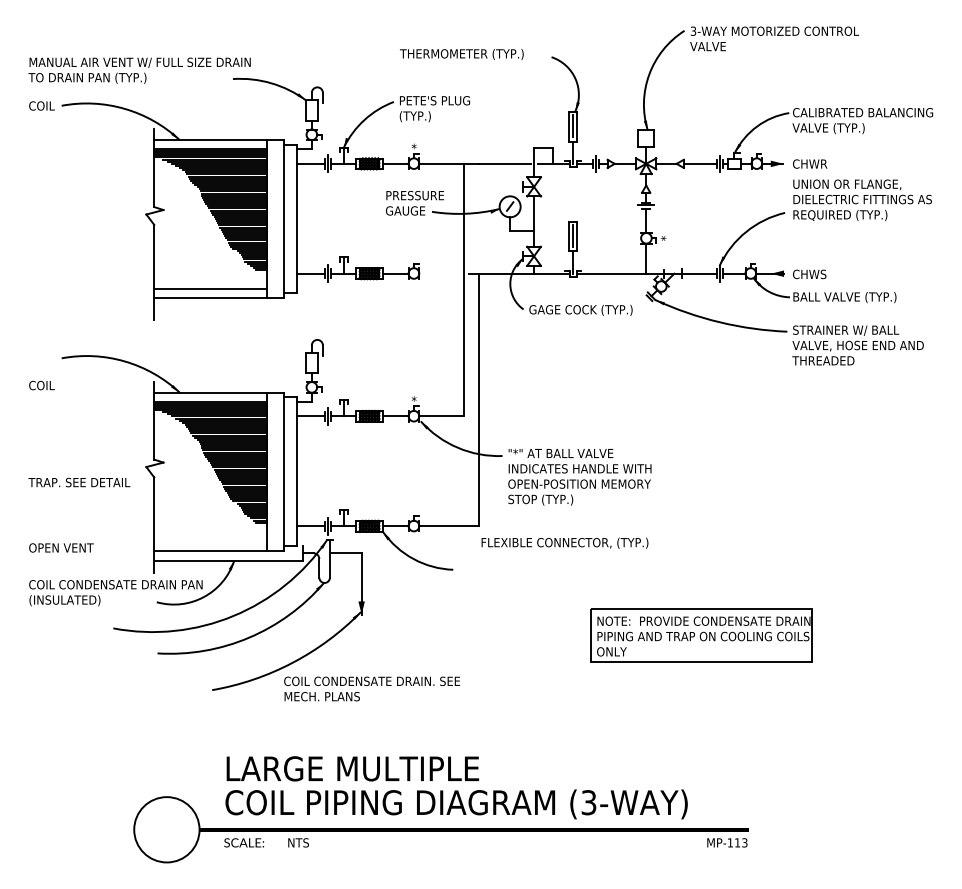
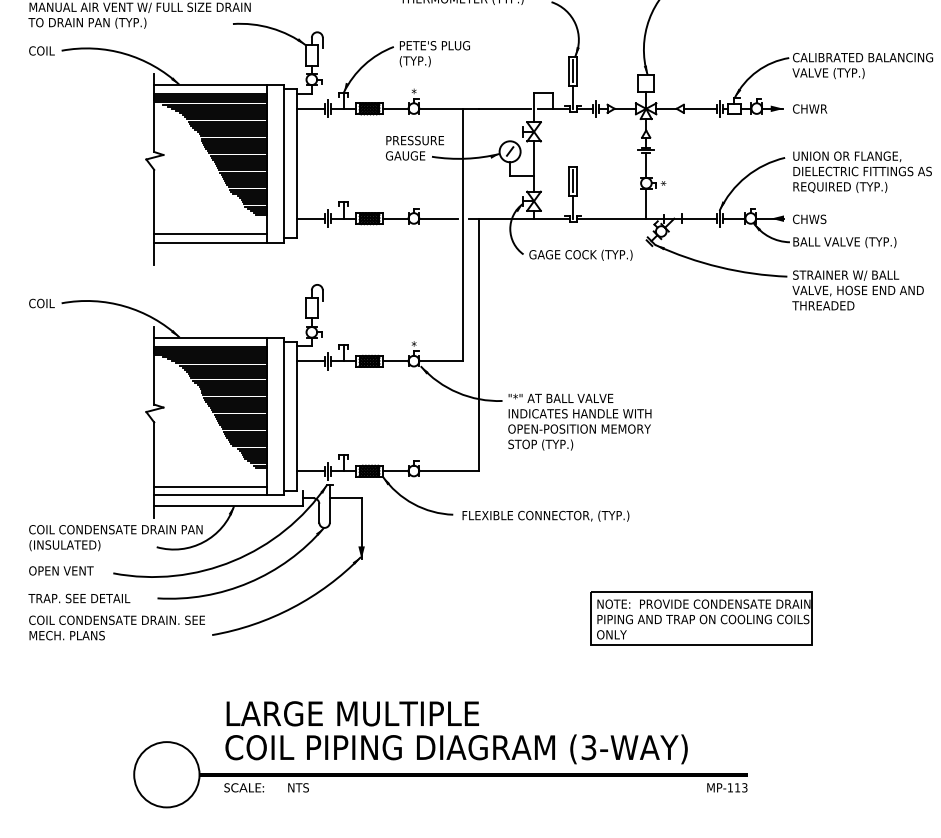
text: (862, 199) -> (862, 171), moved
line: (438, 273) -> (438, 218), added
text: (41, 385) -> (41, 303), moved
text: (79, 482) -> (79, 598), moved
line: (210, 541) -> (210, 486), added
text: (564, 542) -> (545, 515), moved
text: (61, 547) -> (61, 570), moved
part: (701, 635) -> (701, 618), moved
text: (371, 688) -> (116, 627), moved

